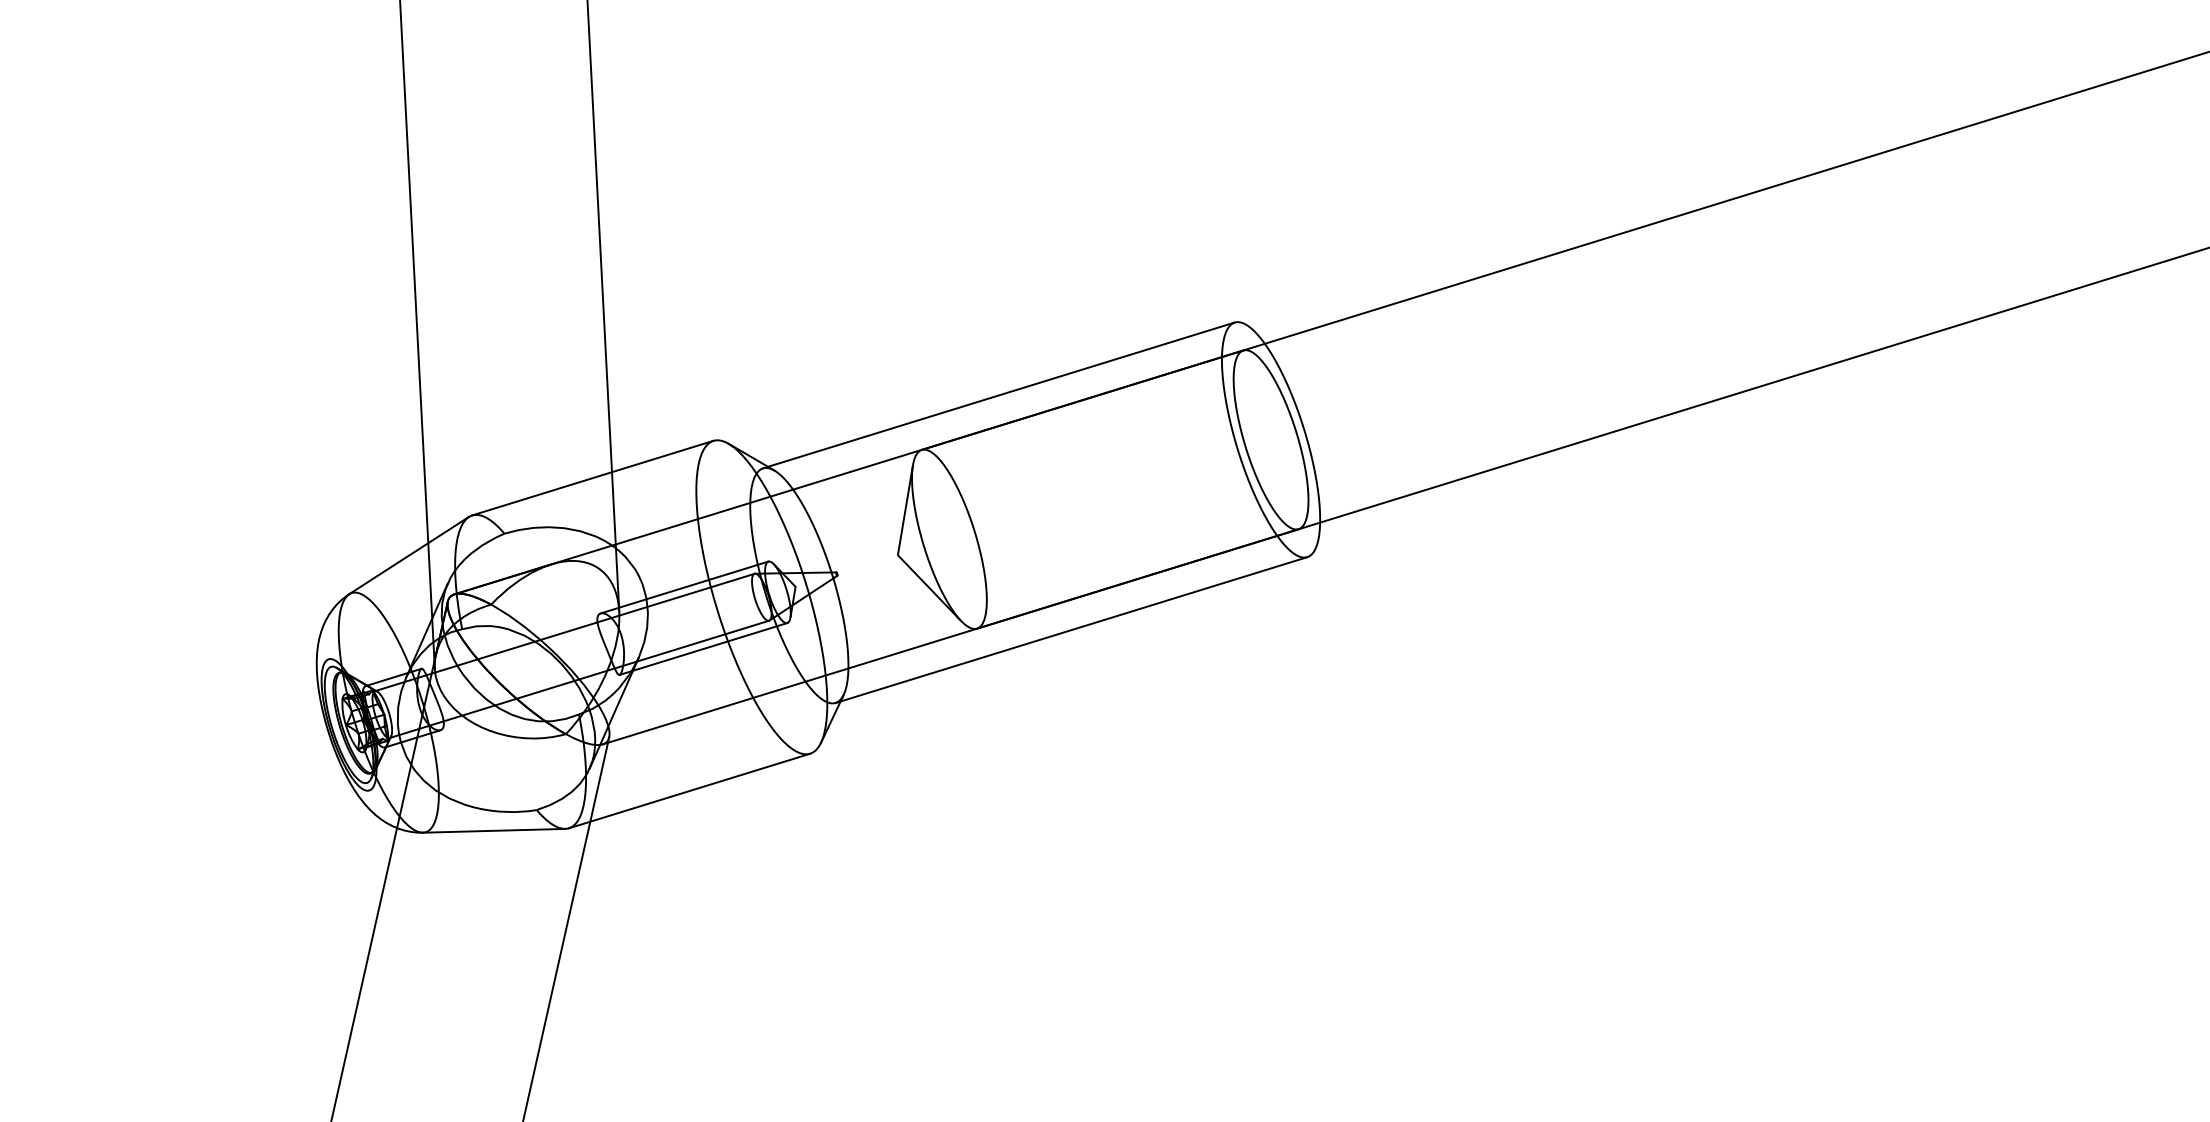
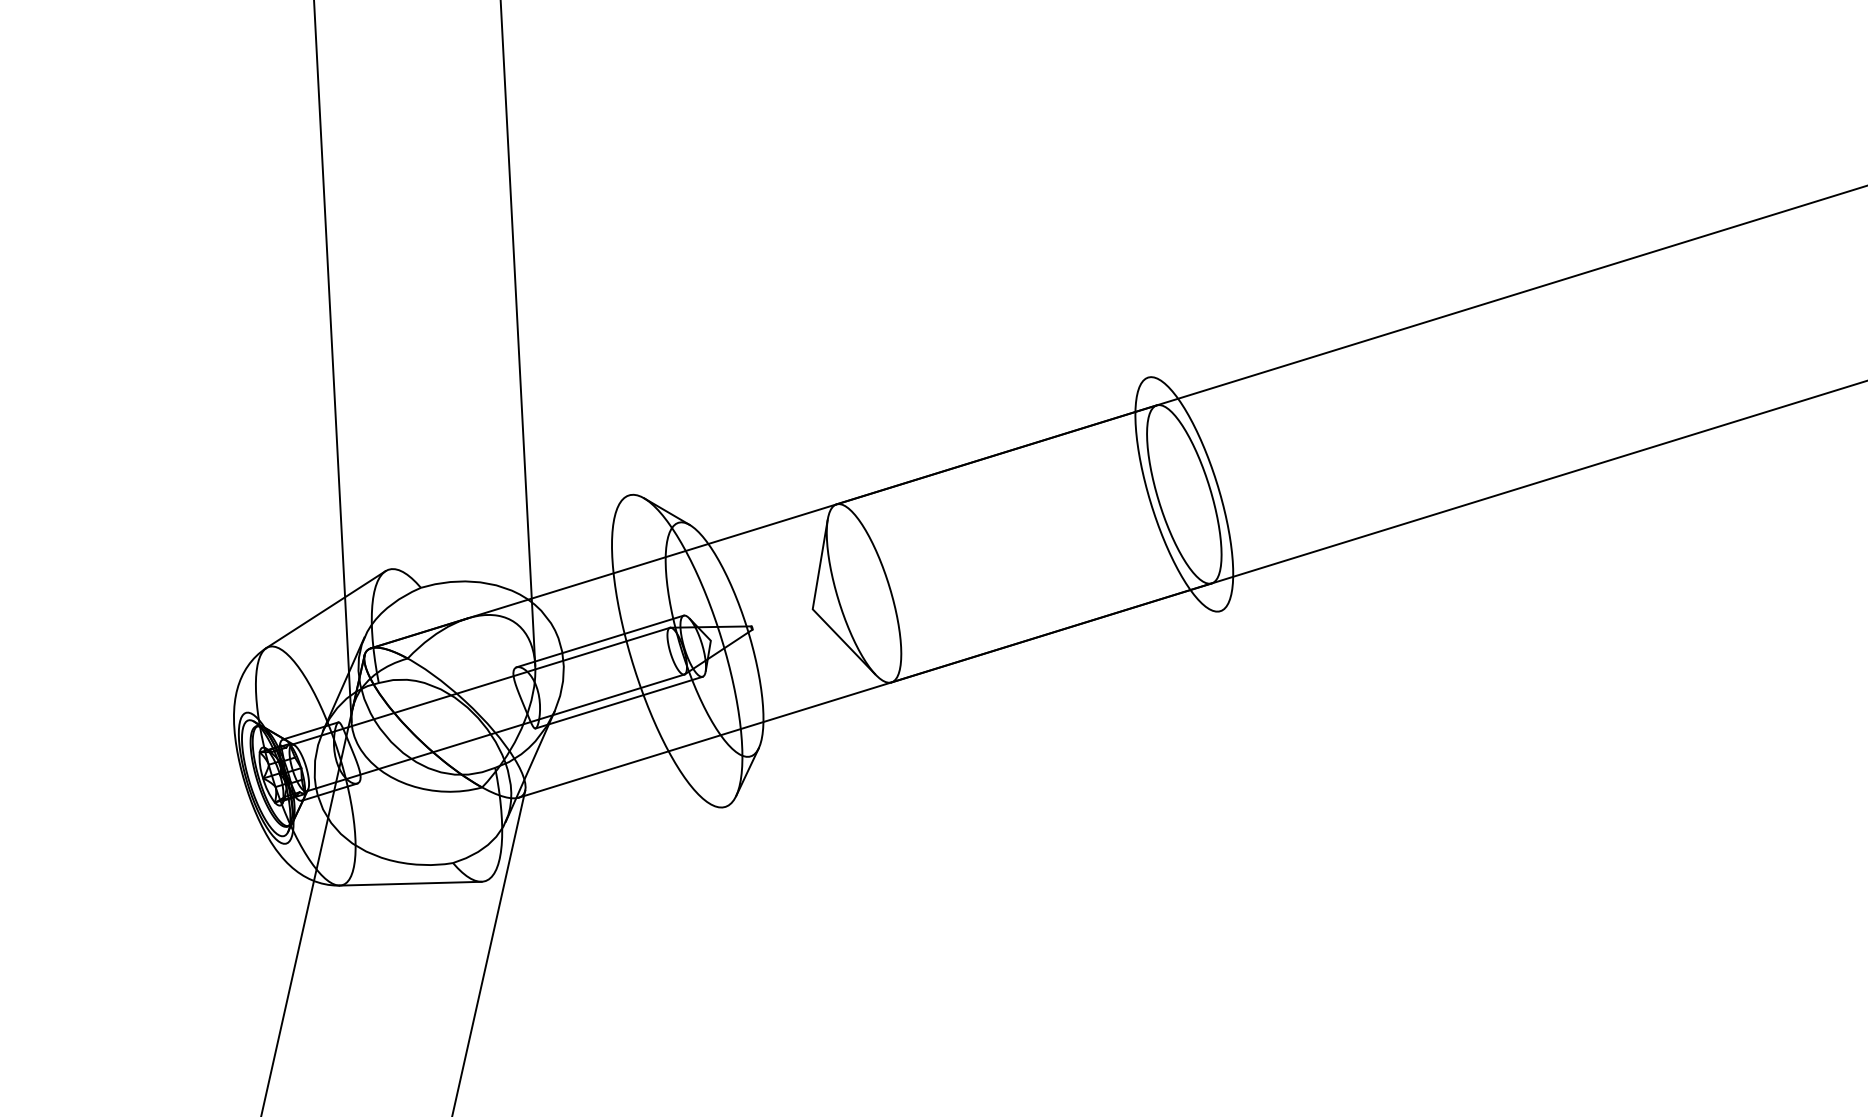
line: (998, 395) -> (912, 450), removed
line: (592, 477) -> (508, 531), removed
line: (1071, 630) -> (985, 684), removed
line: (689, 790) -> (605, 843), removed

